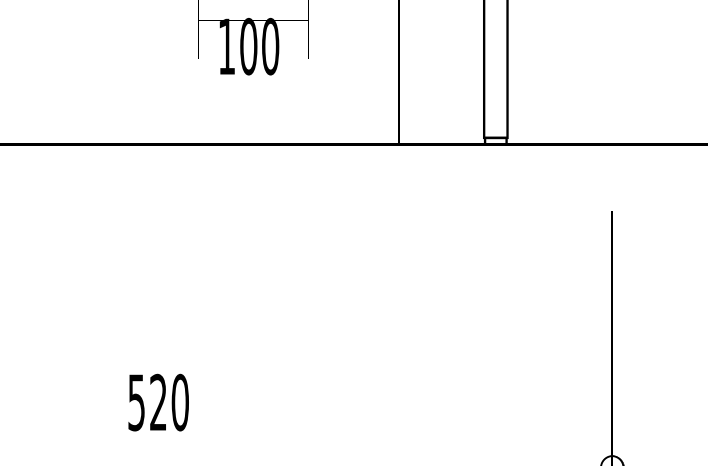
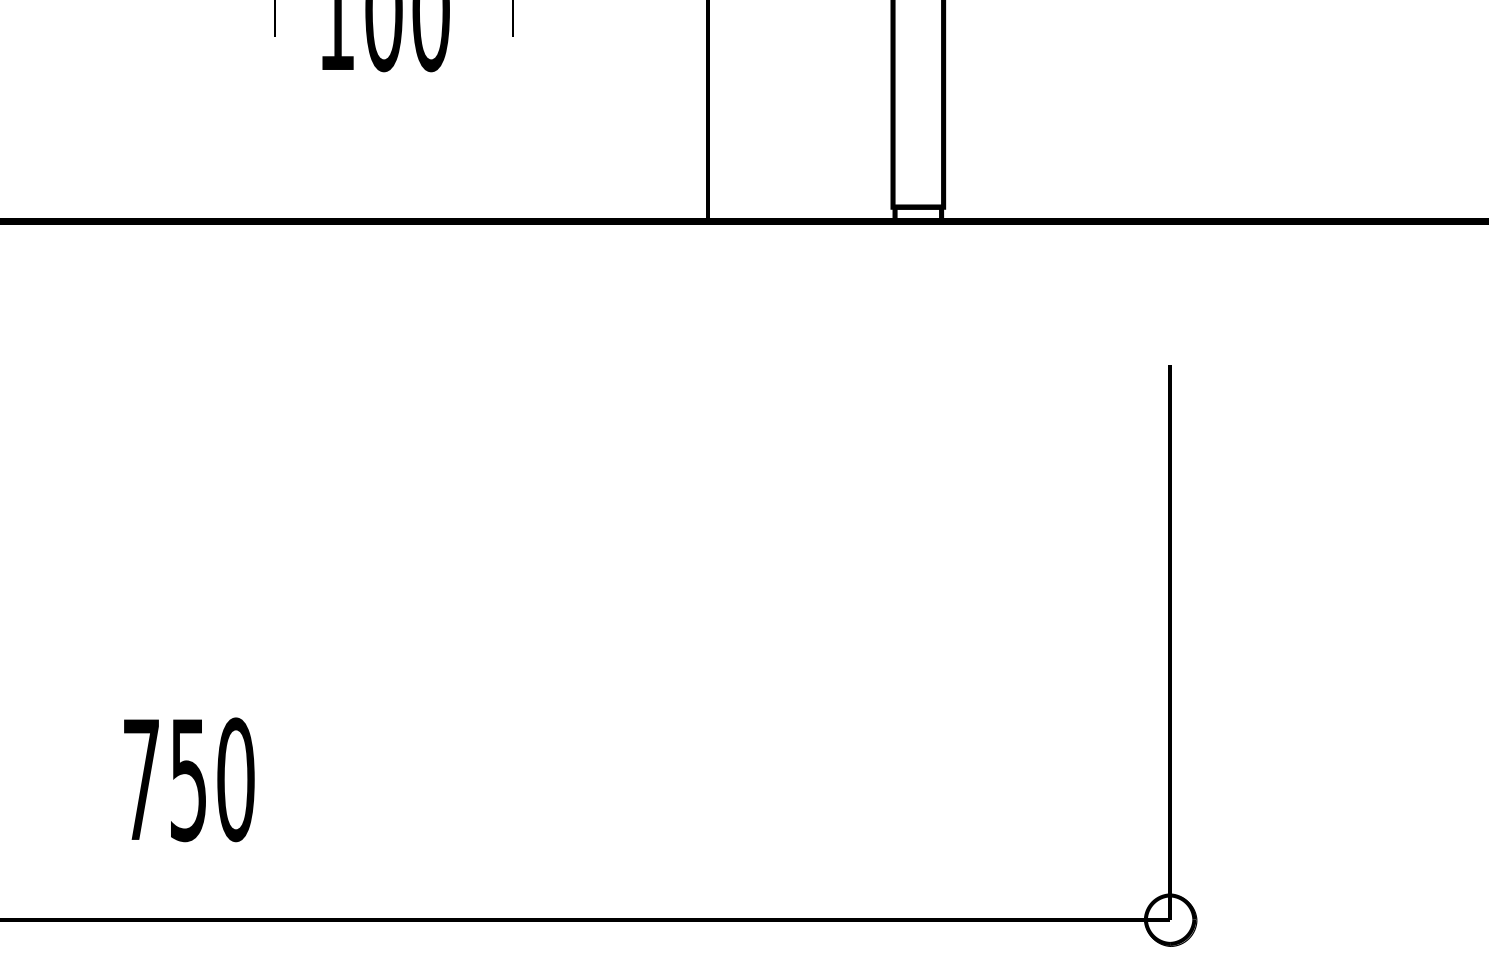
text: (147, 402) -> (164, 779), 520 -> 750

